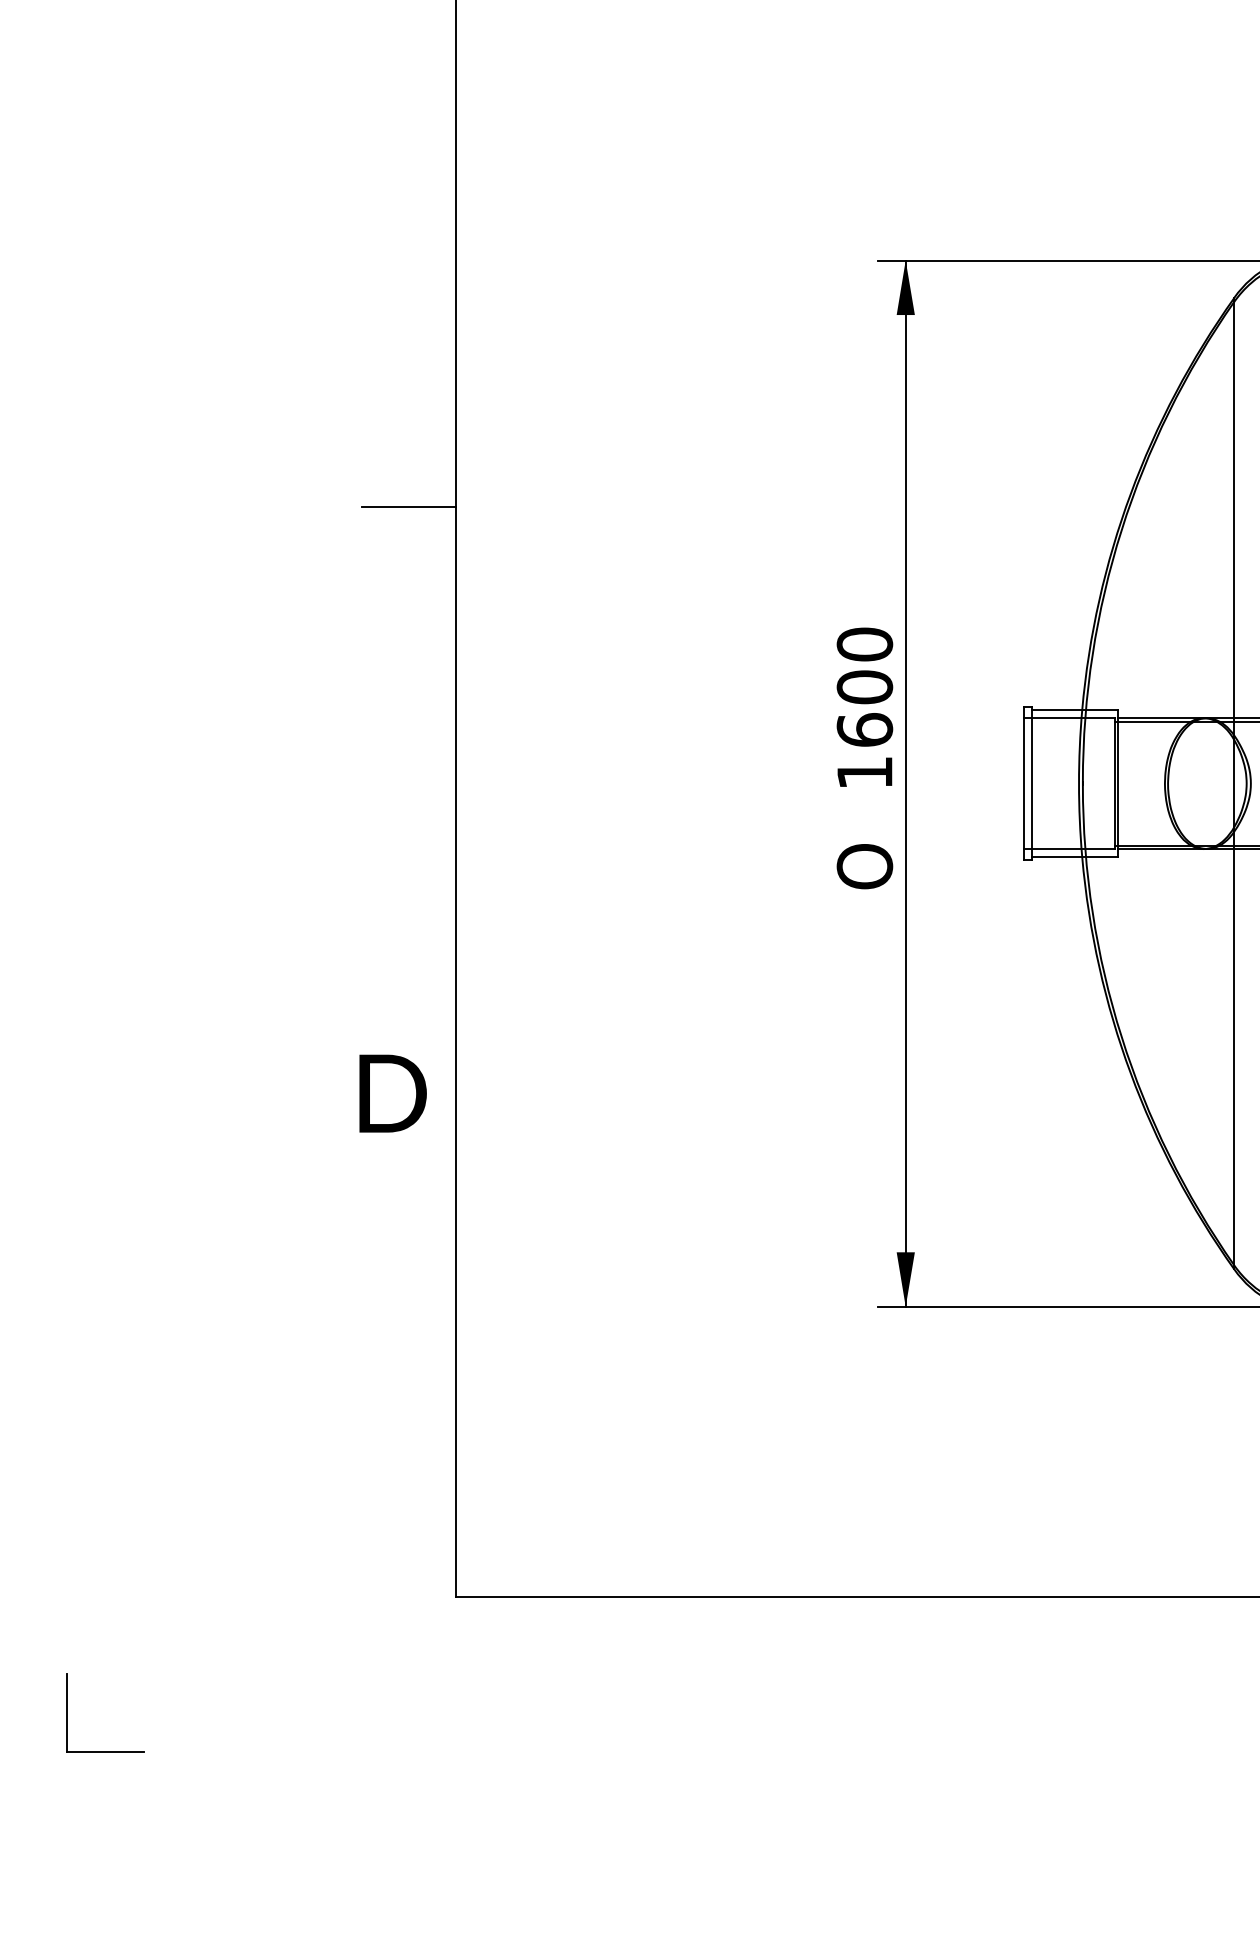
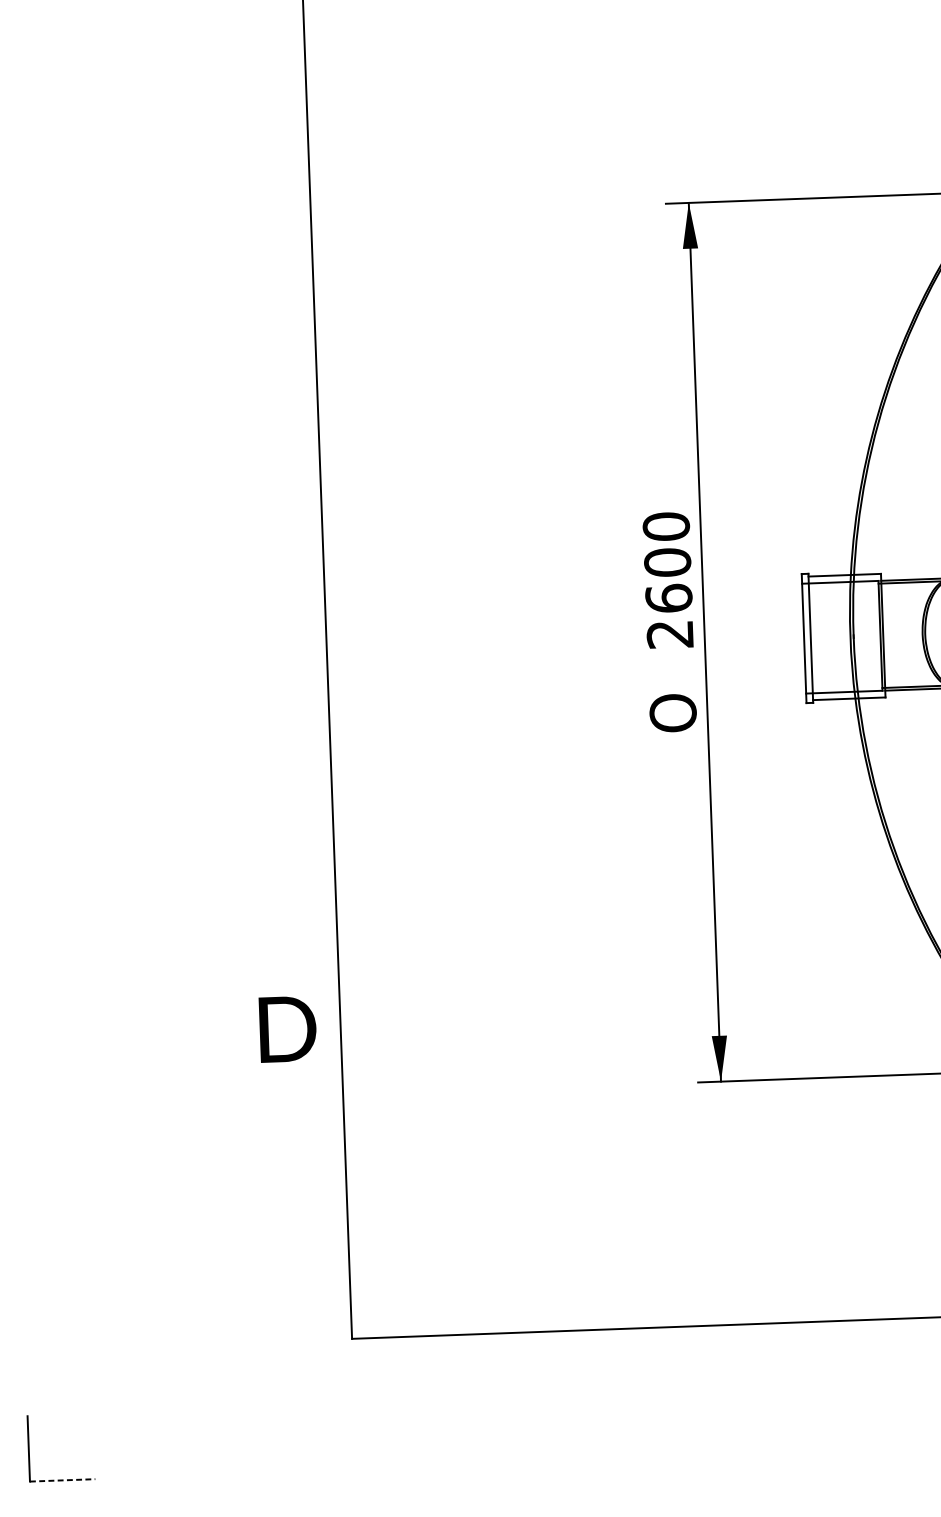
line: (408, 506) -> (278, 424), removed
text: (864, 773) -> (669, 635), 1600 -> 2600
text: (392, 1093) -> (287, 1029), moved
line: (105, 1752) -> (62, 1480), solid -> dashed

